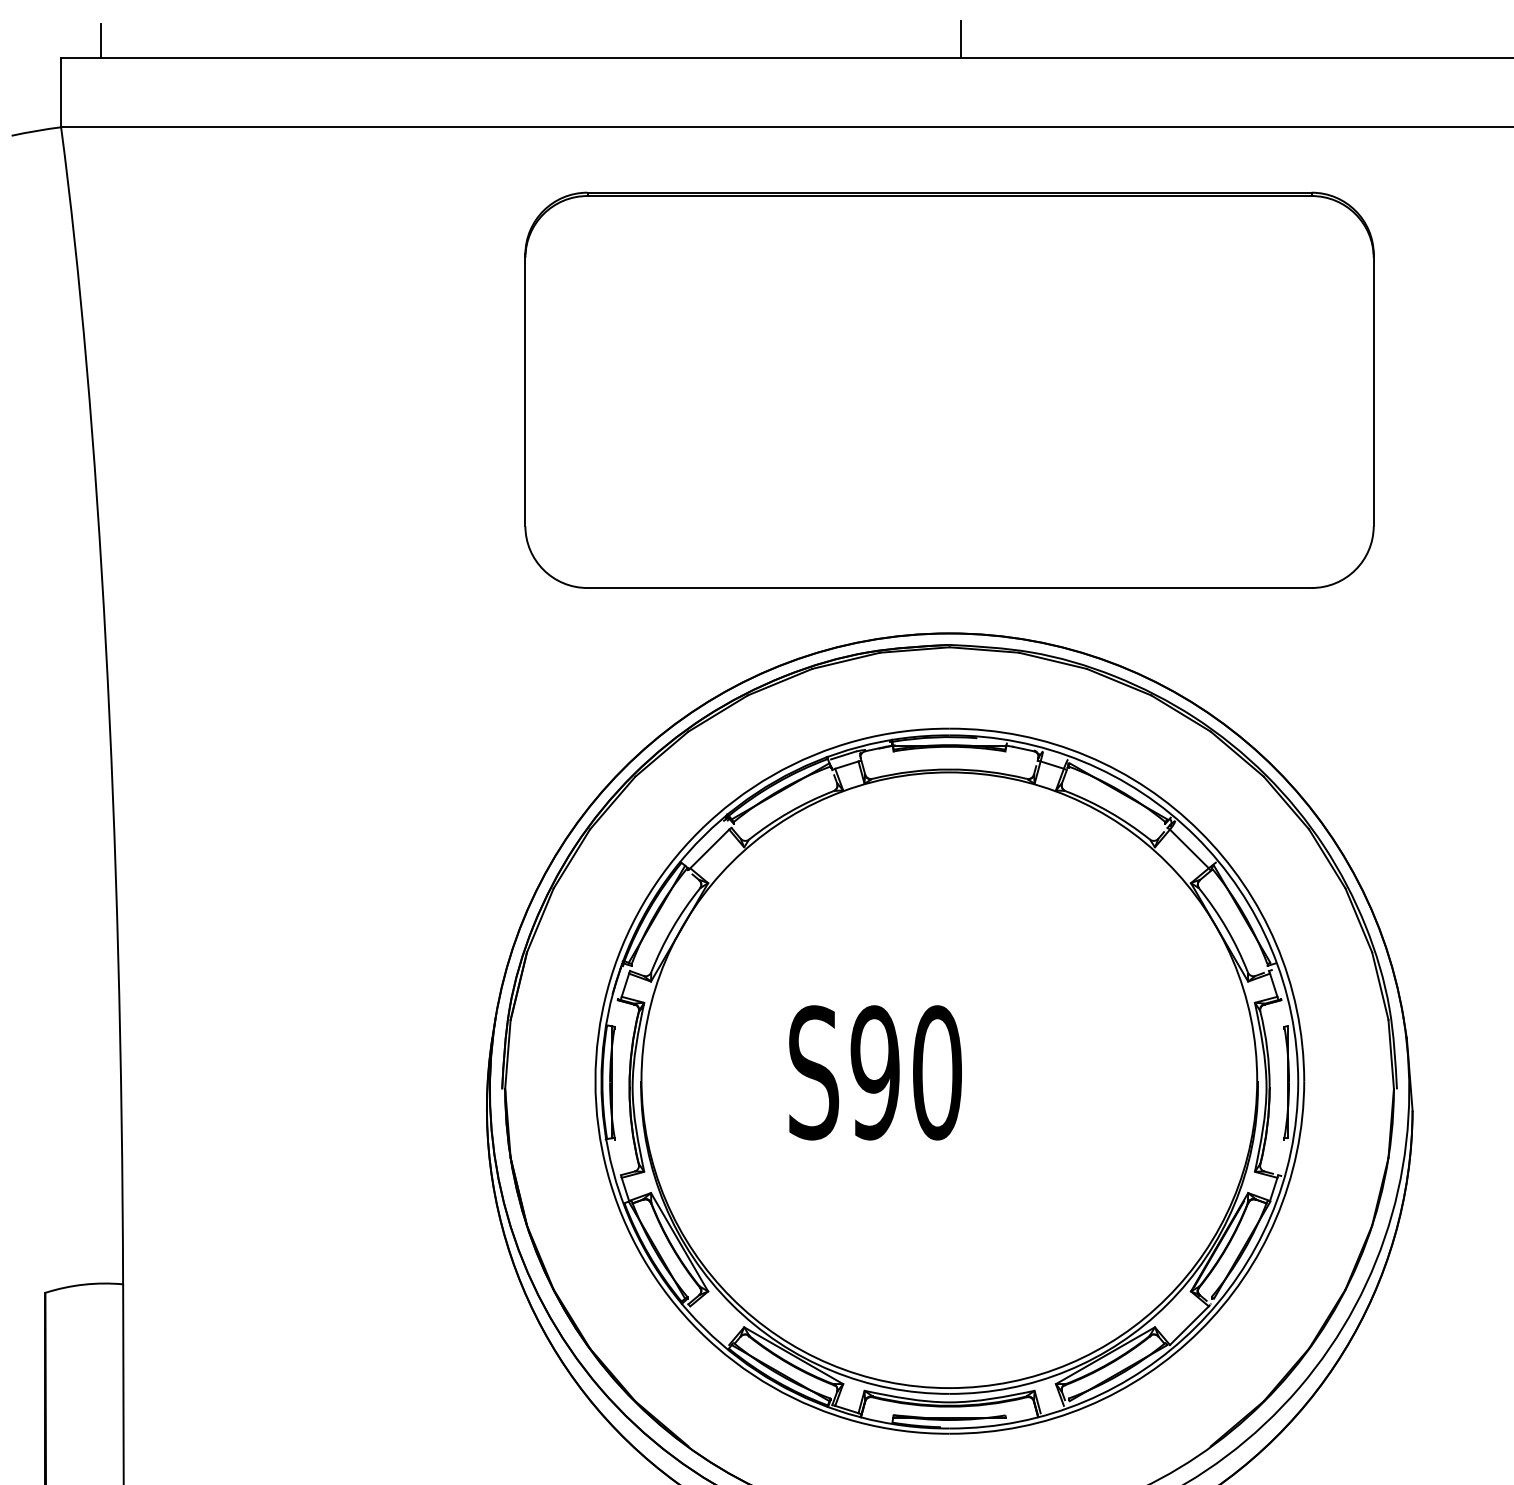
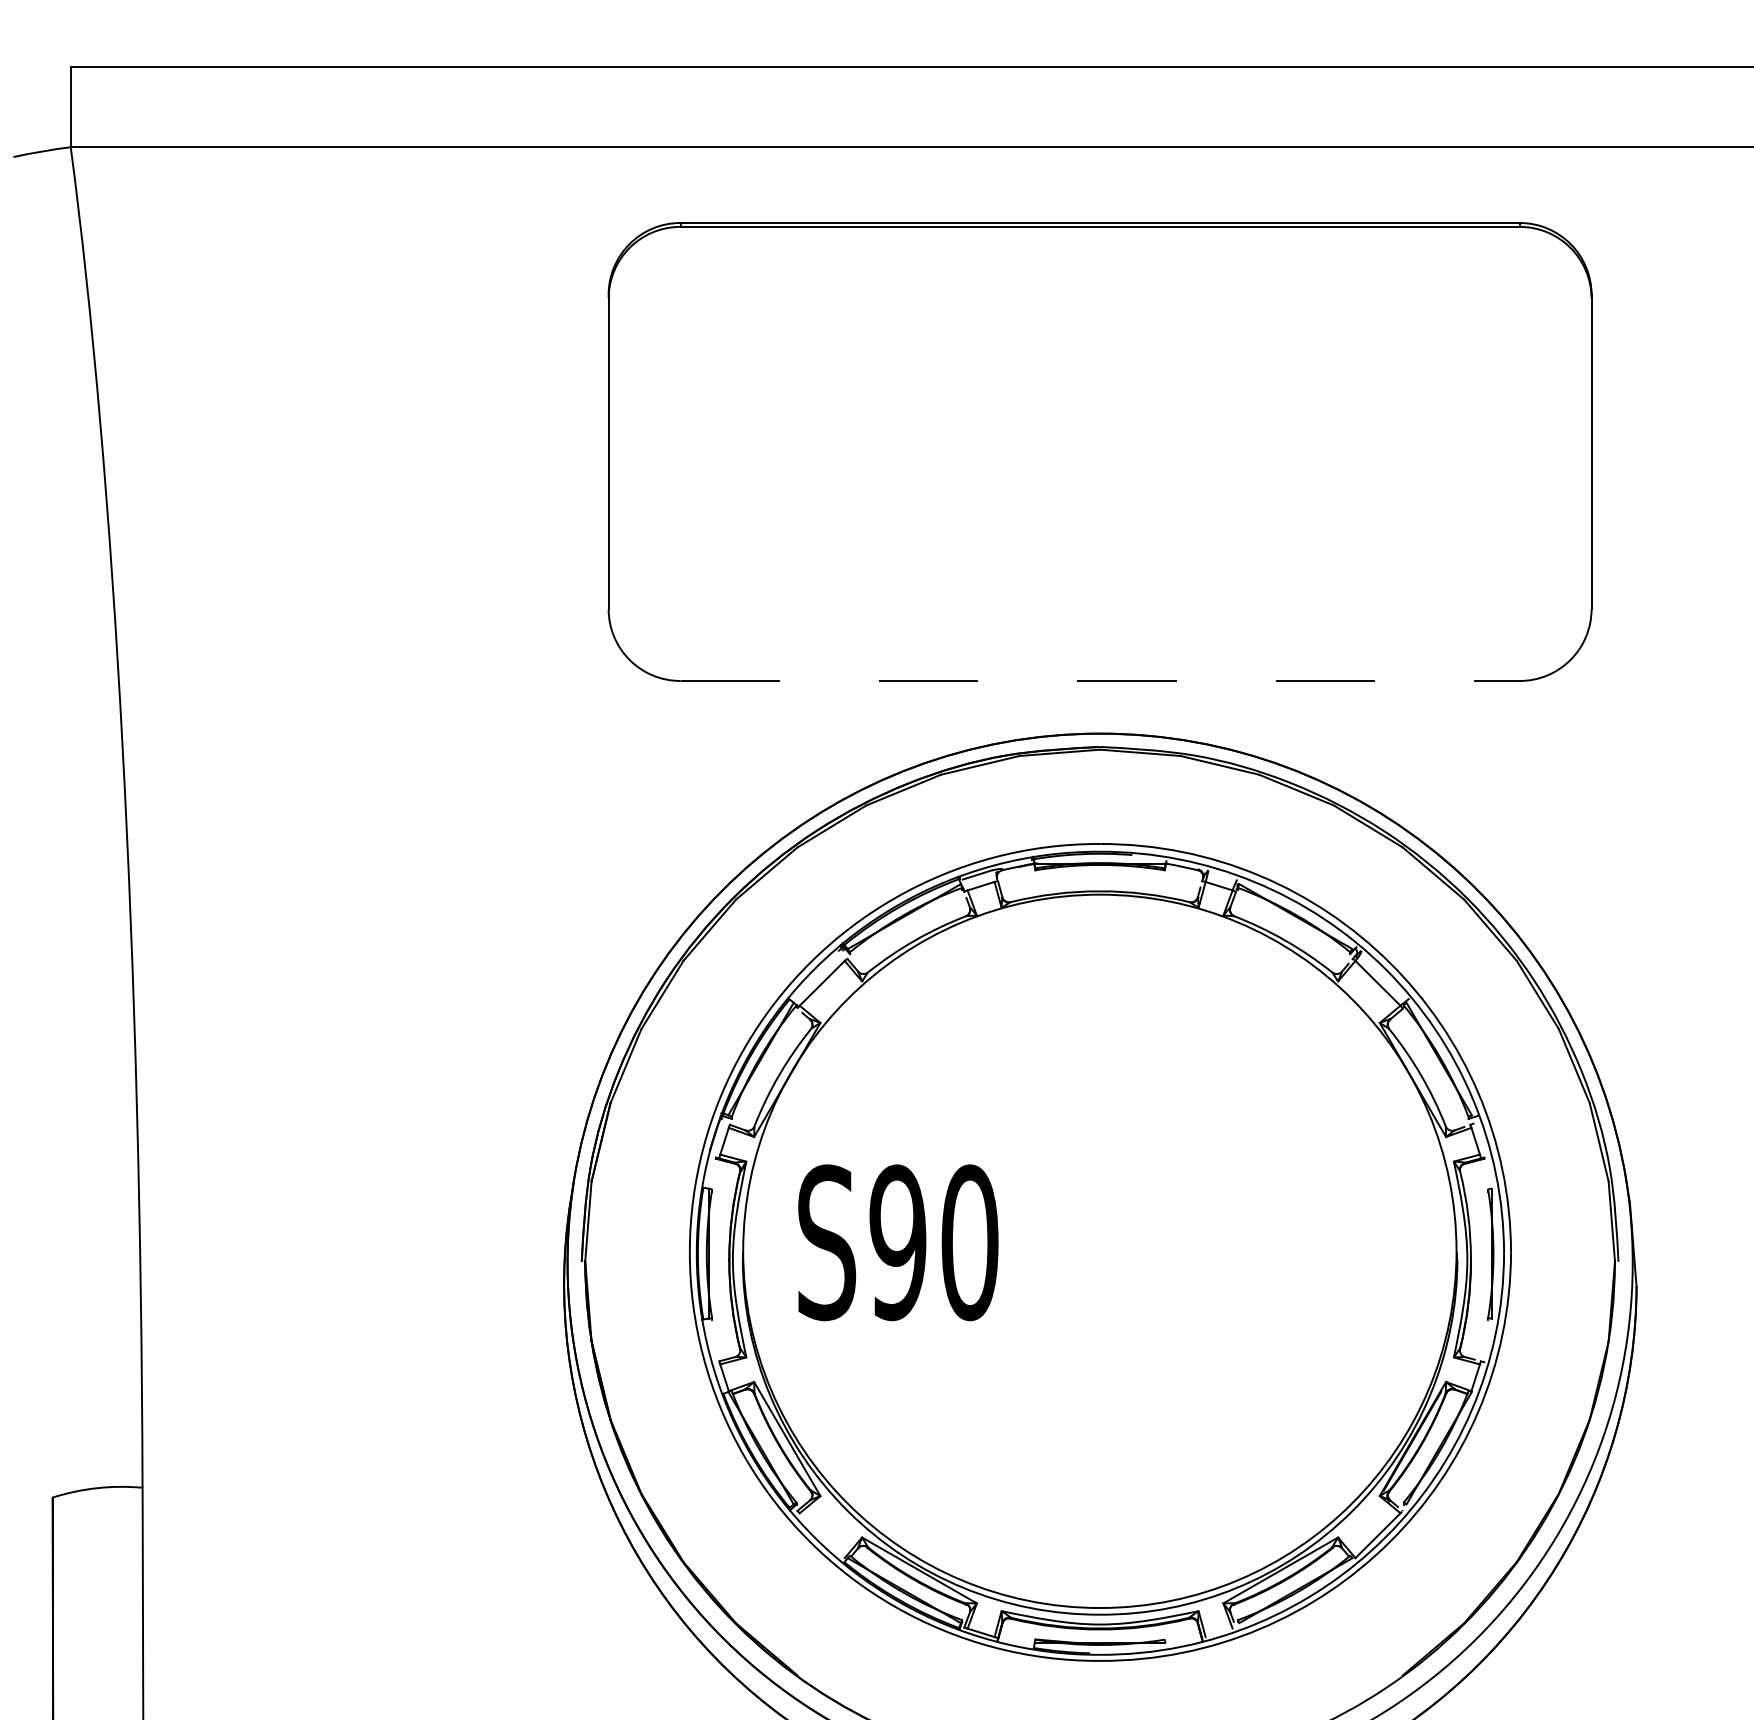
line: (961, 39) -> (1113, 45), removed
line: (100, 41) -> (116, 47), removed
line: (949, 588) -> (1100, 681), solid -> dashed
text: (875, 1072) -> (898, 1242), moved

